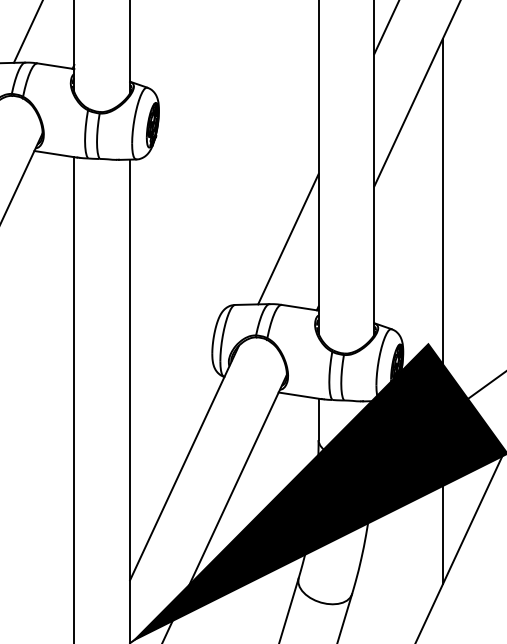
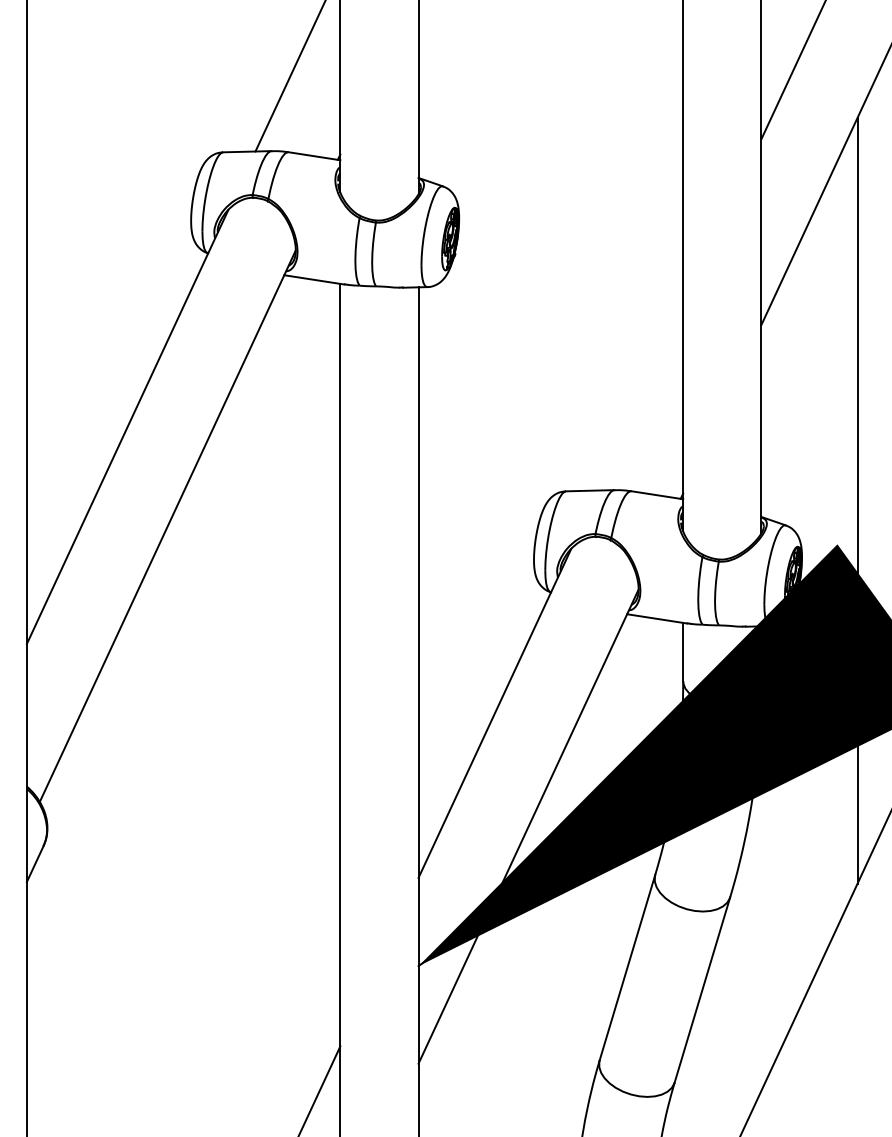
line: (288, 238) -> (640, 398), removed

